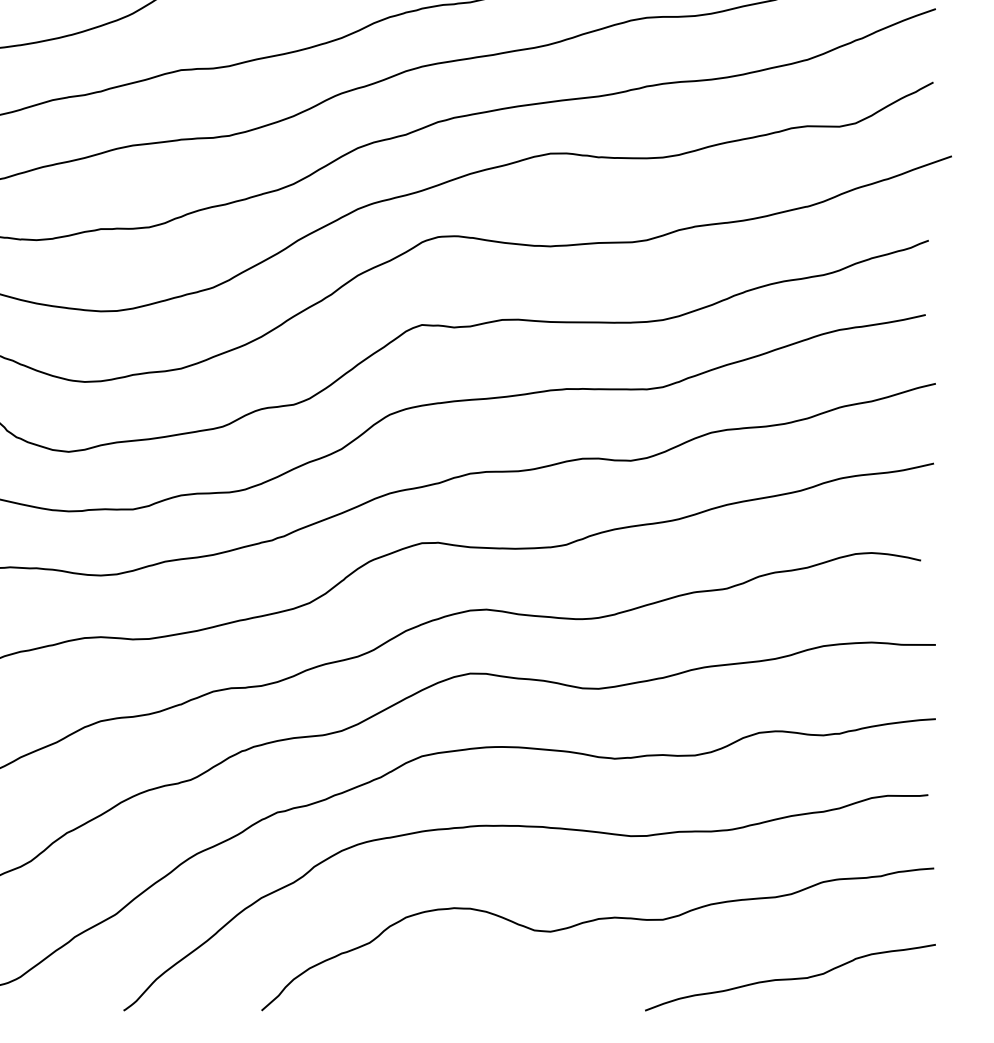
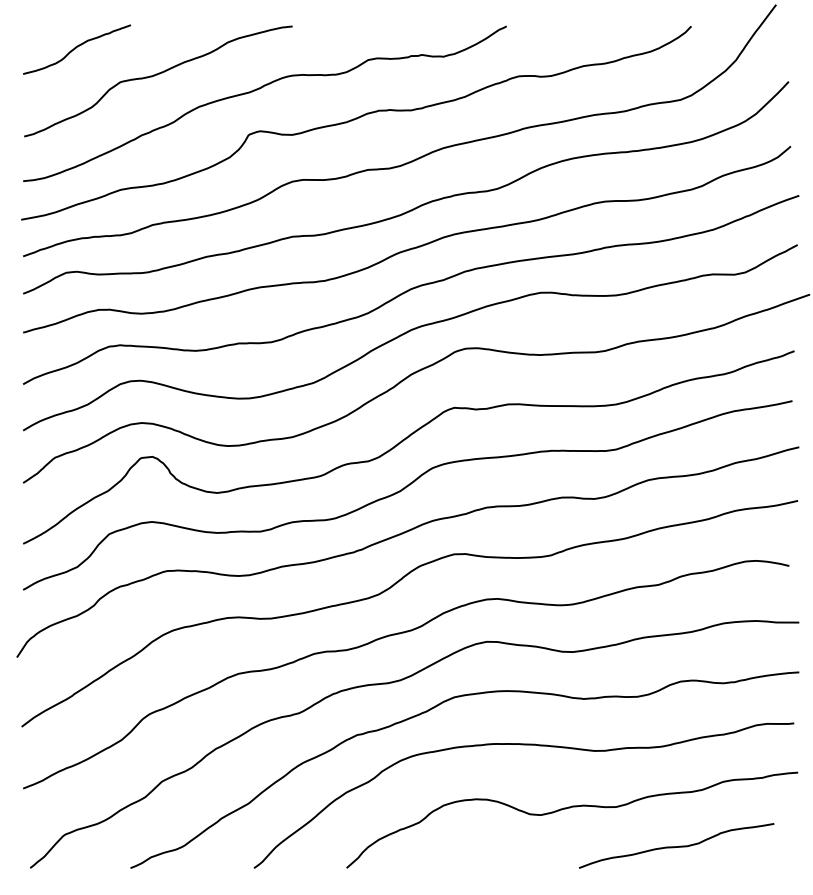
curve: (790, 978) -> (676, 846), moved

